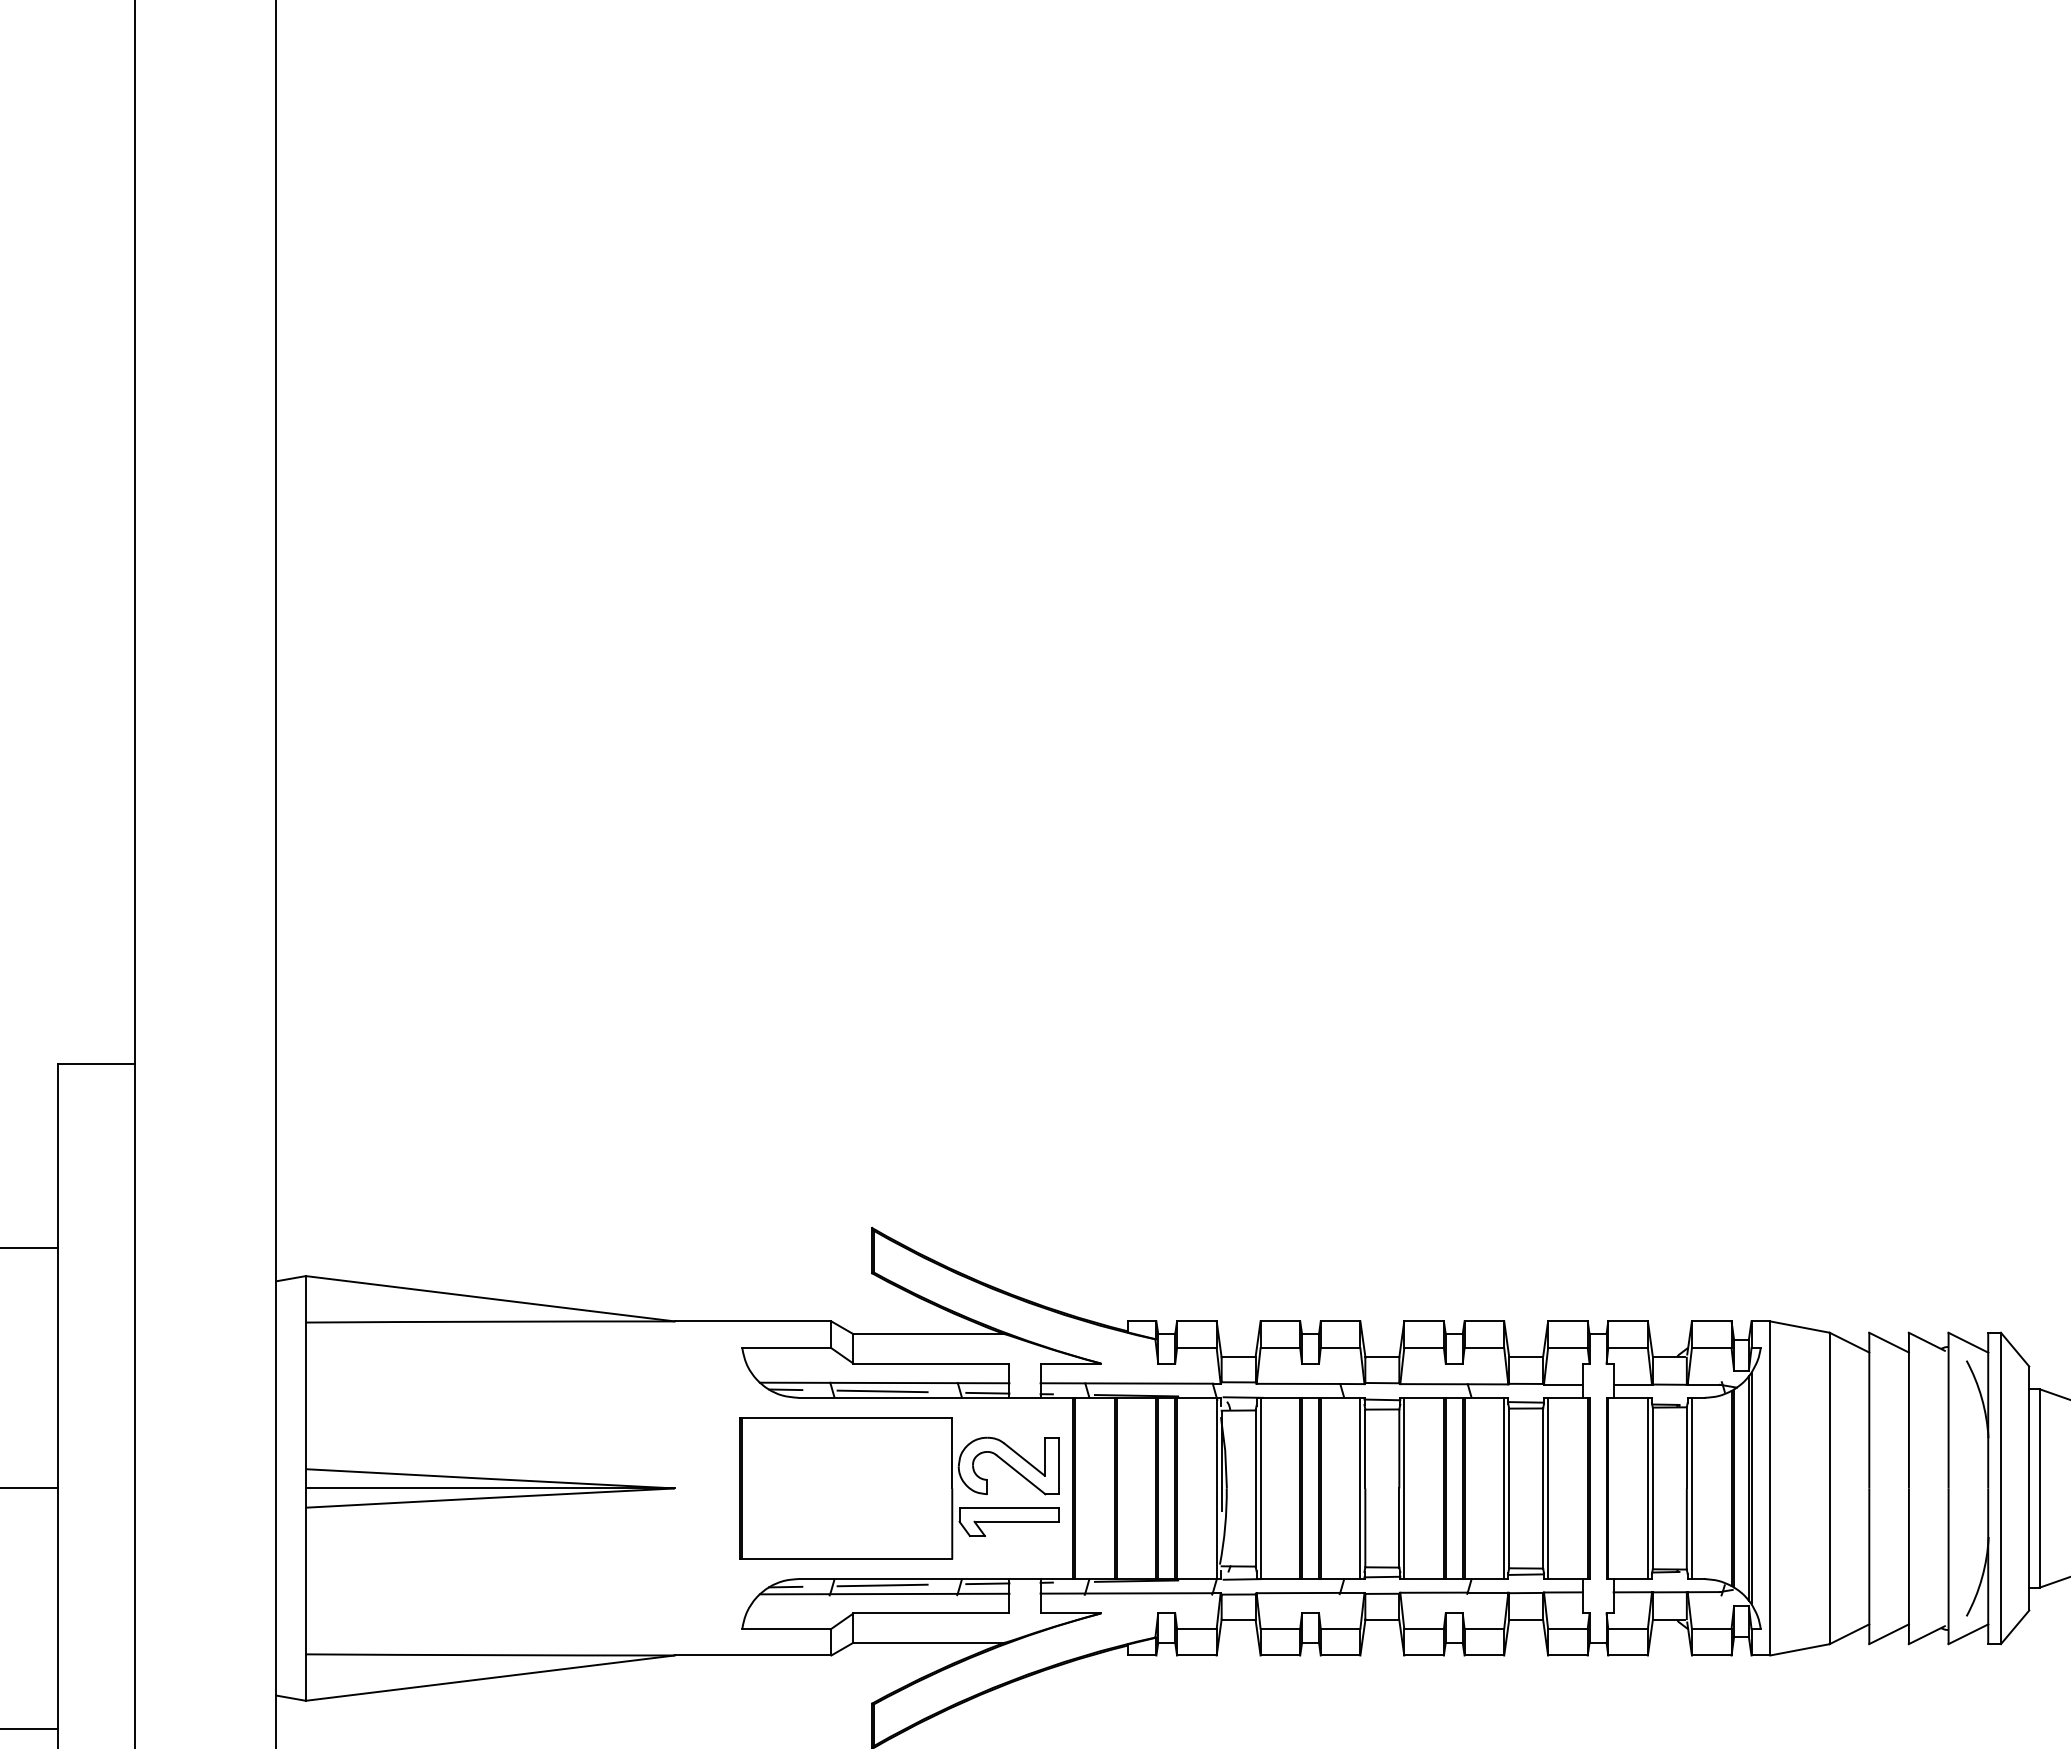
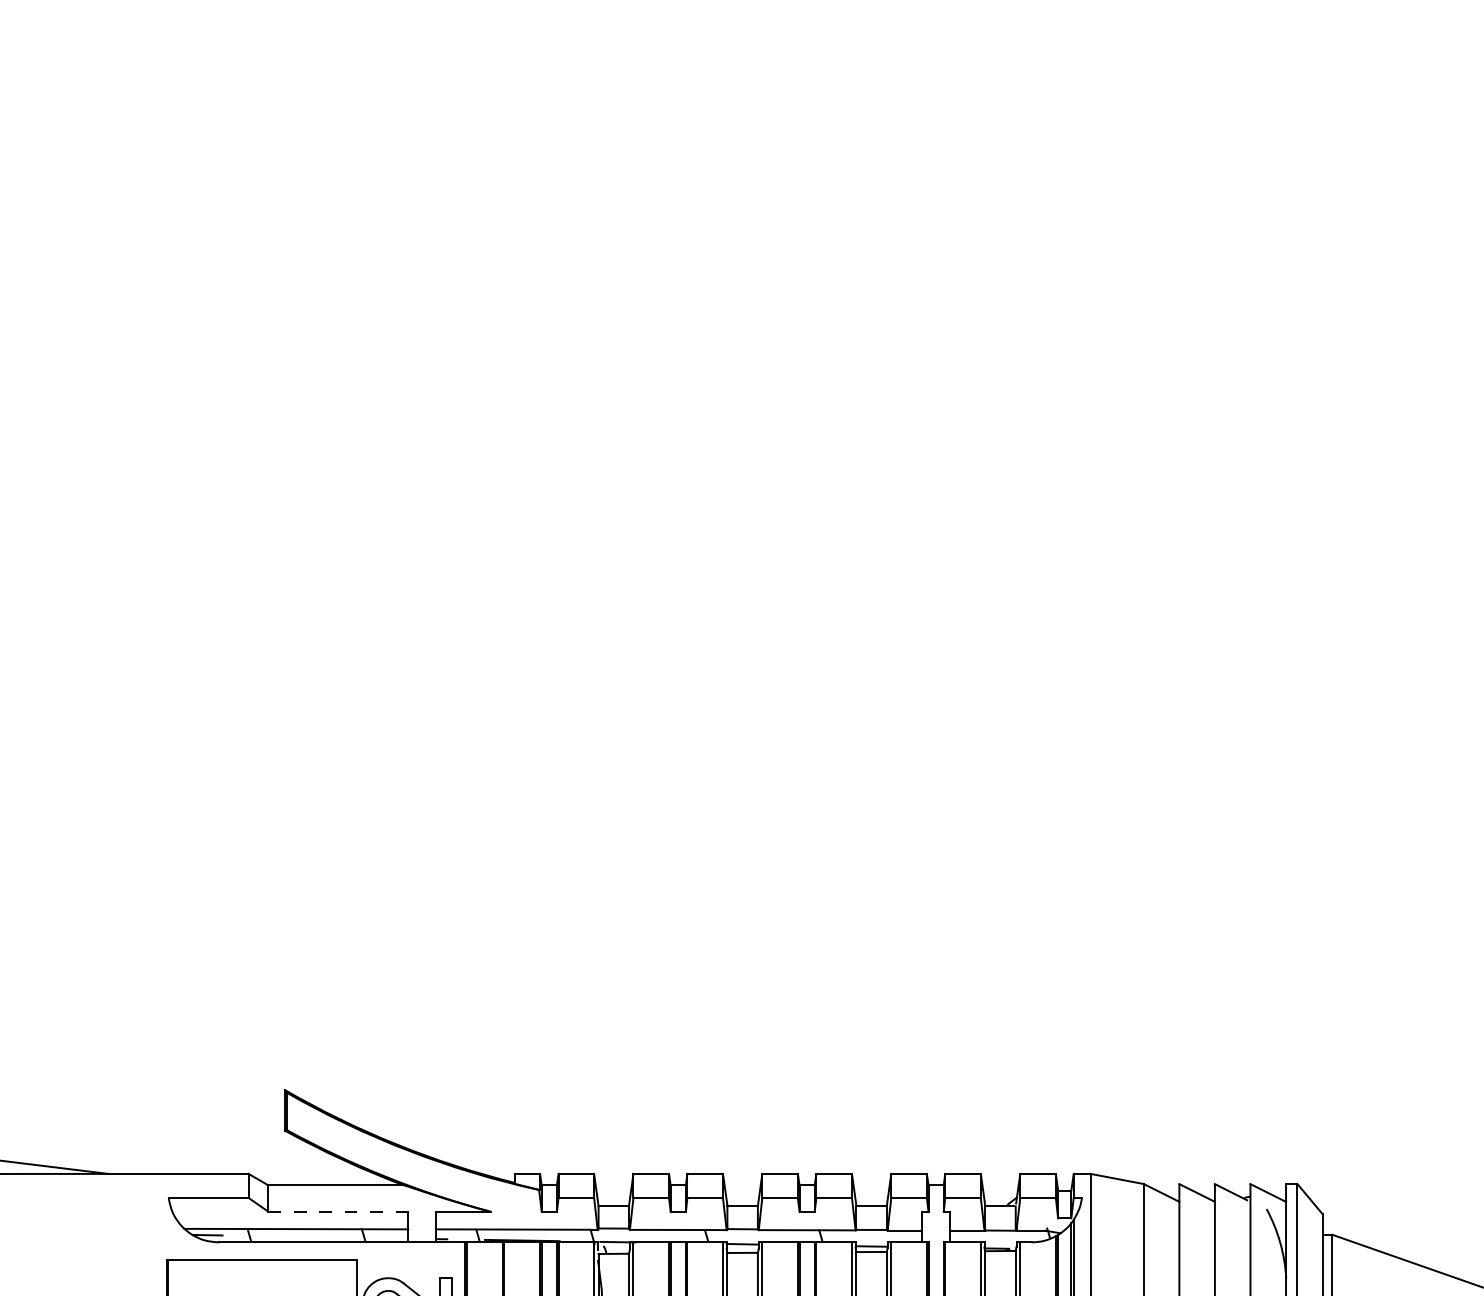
line: (930, 1363) -> (337, 1211), solid -> dashed
line: (882, 1391) -> (294, 1236), removed
line: (987, 1392) -> (388, 1237), removed

